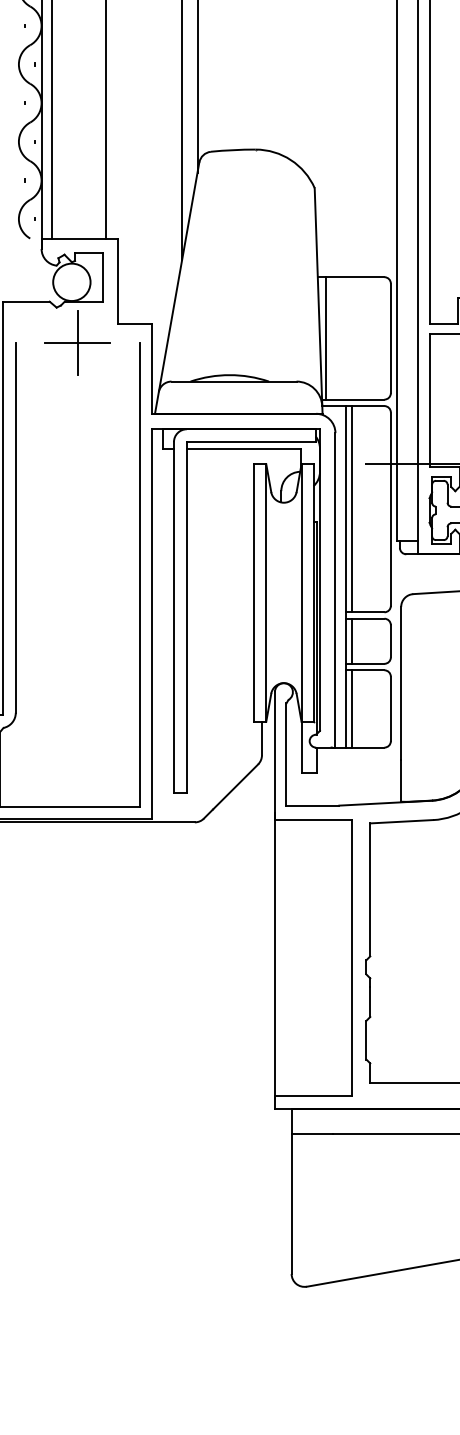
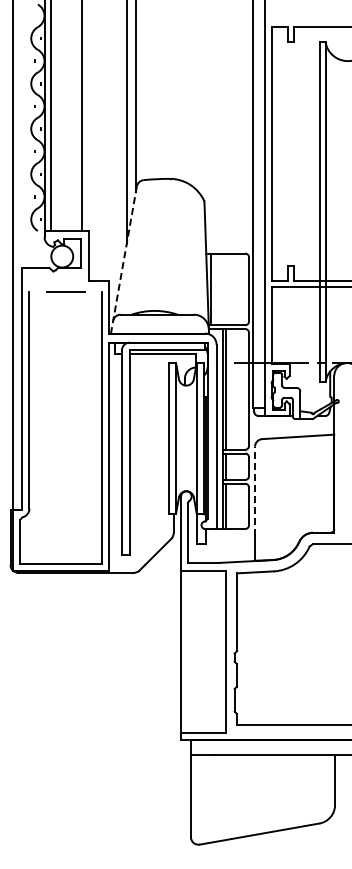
line: (176, 287) -> (123, 259), solid -> dashed
line: (77, 341) -> (65, 291), removed
line: (401, 683) -> (255, 491), solid -> dashed

